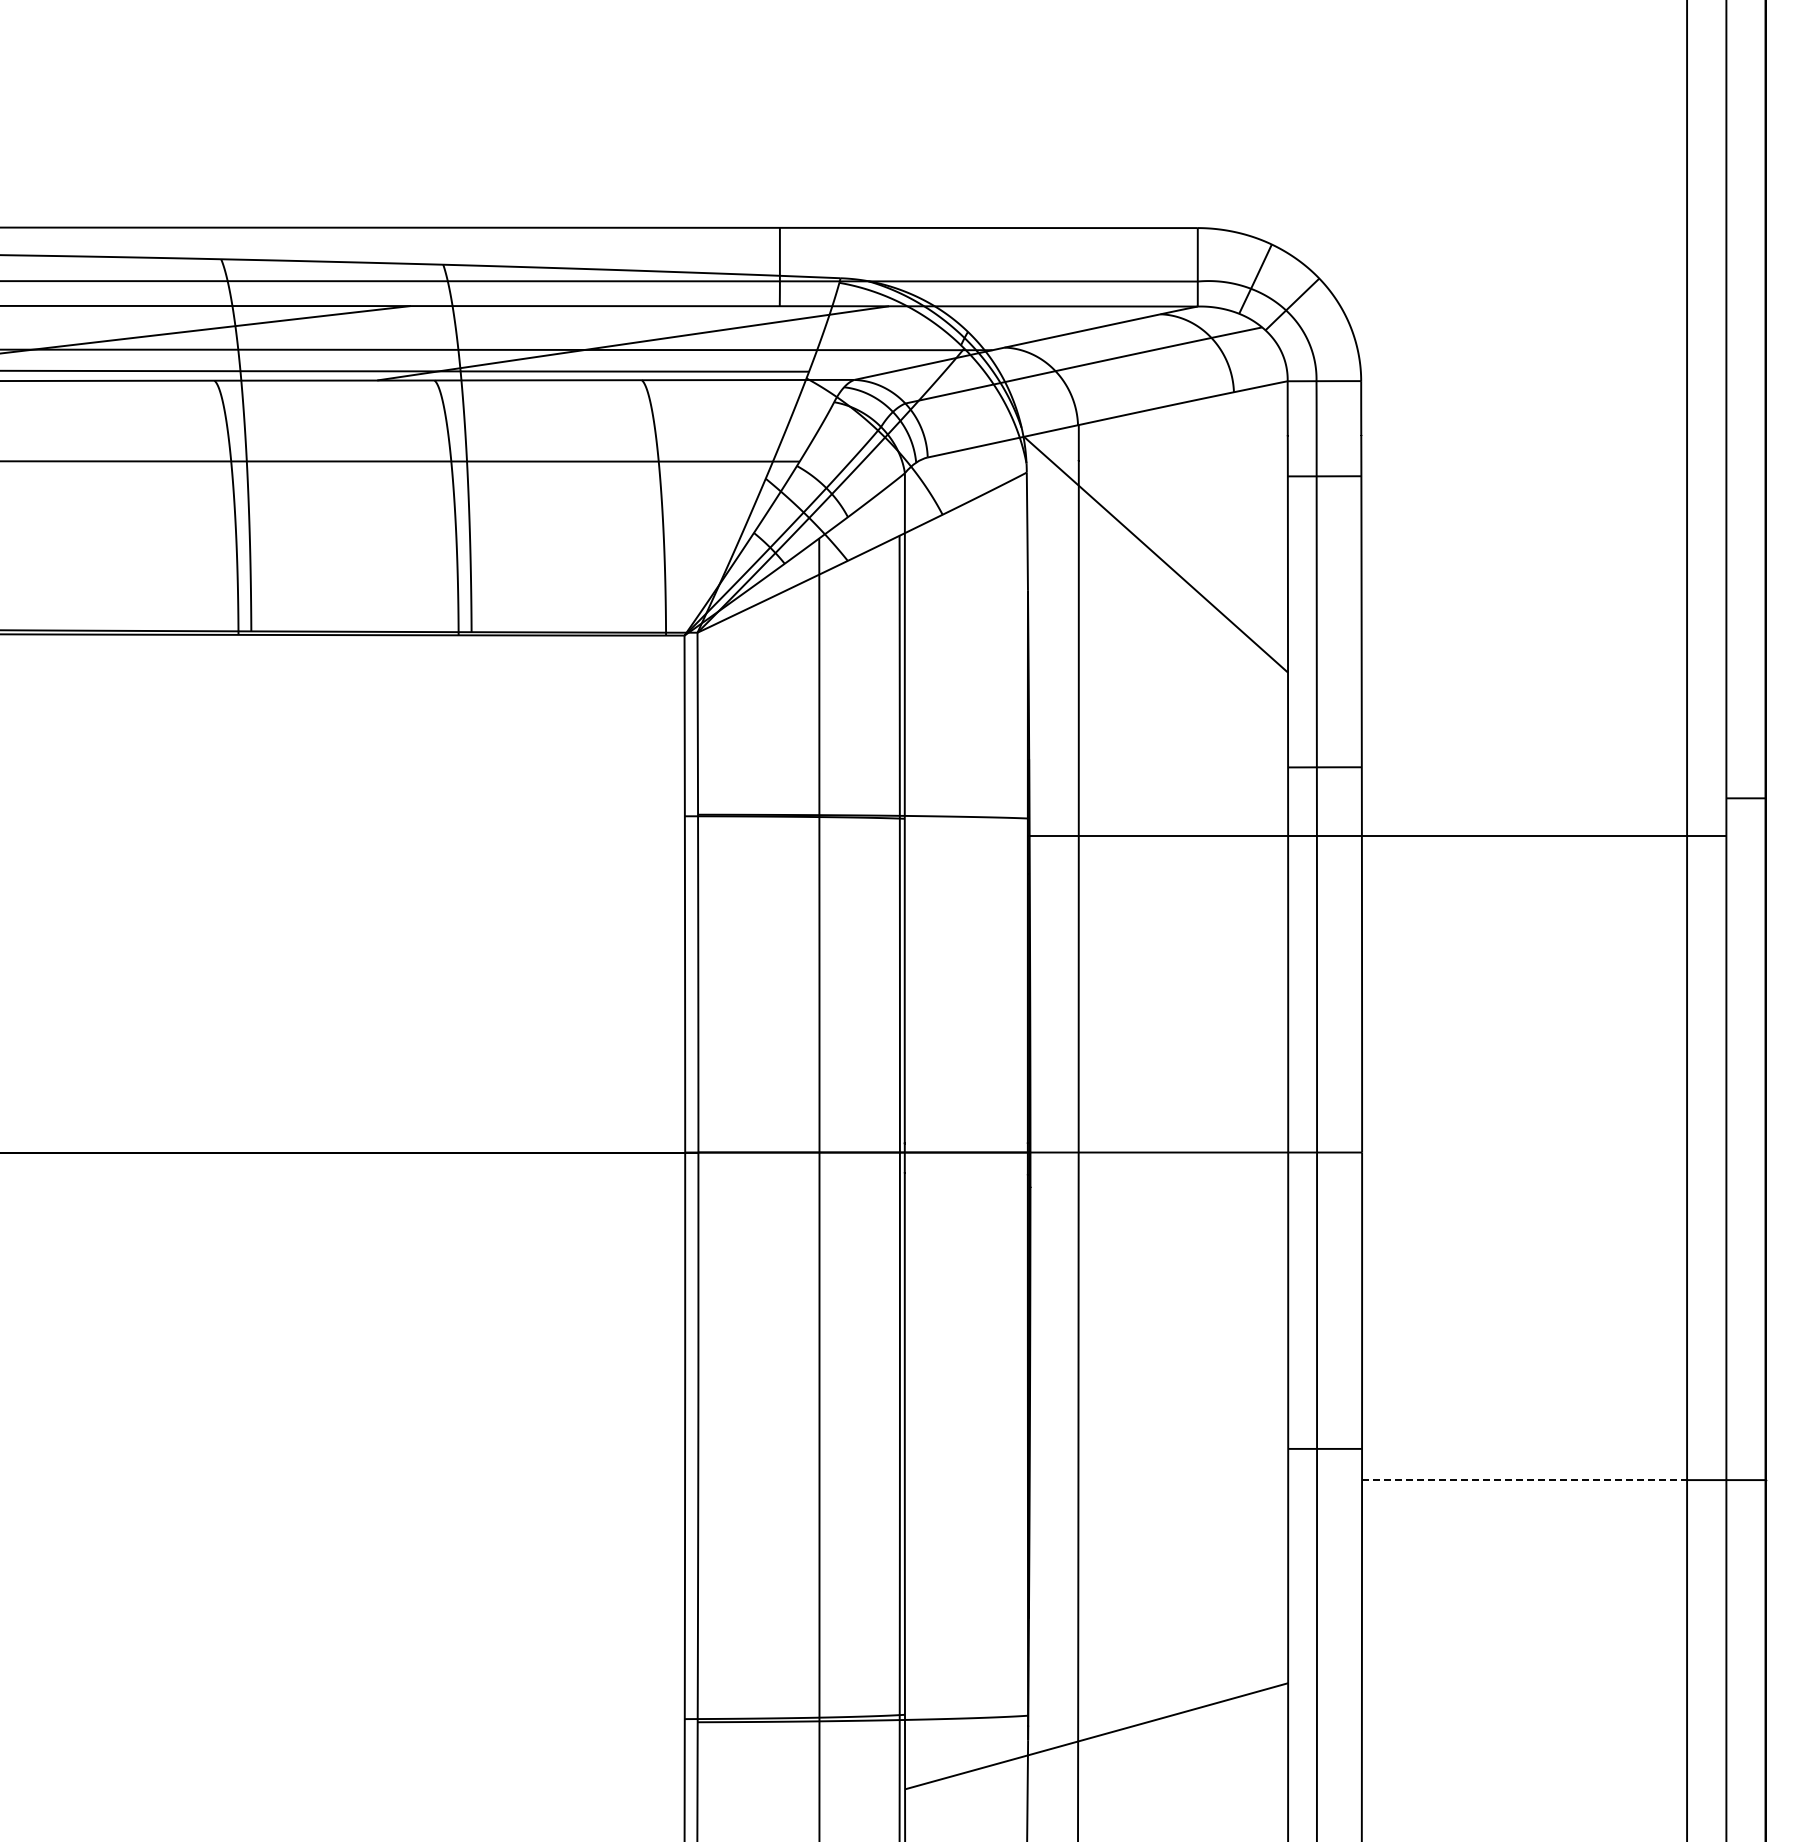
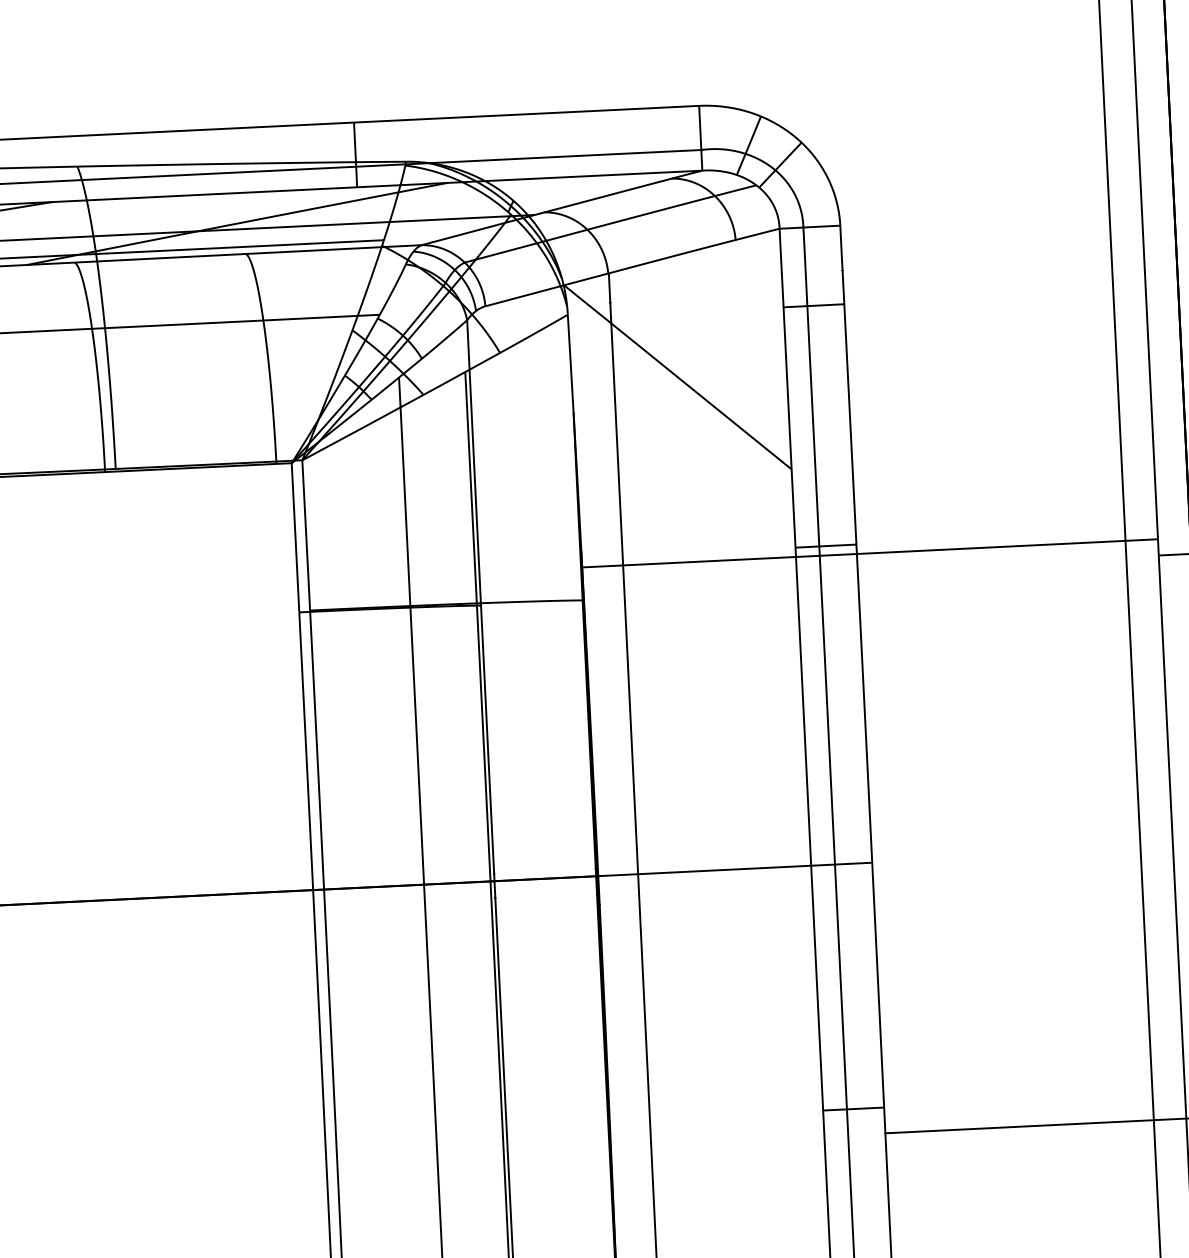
line: (1377, 835) -> (869, 553), moved
line: (1524, 1480) -> (1019, 1127), dashed -> solid

